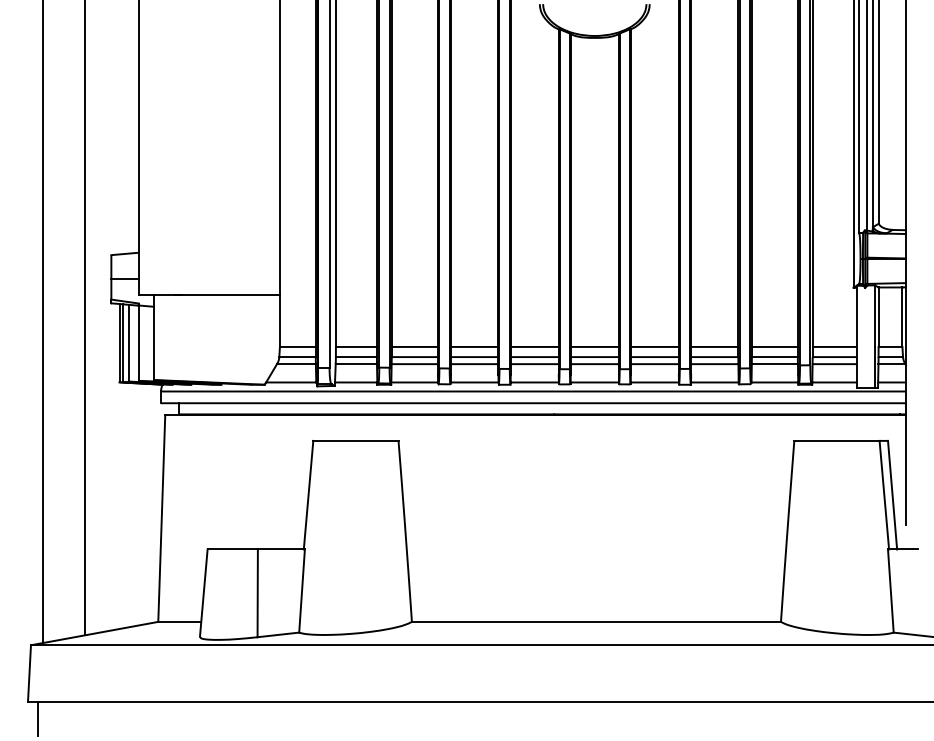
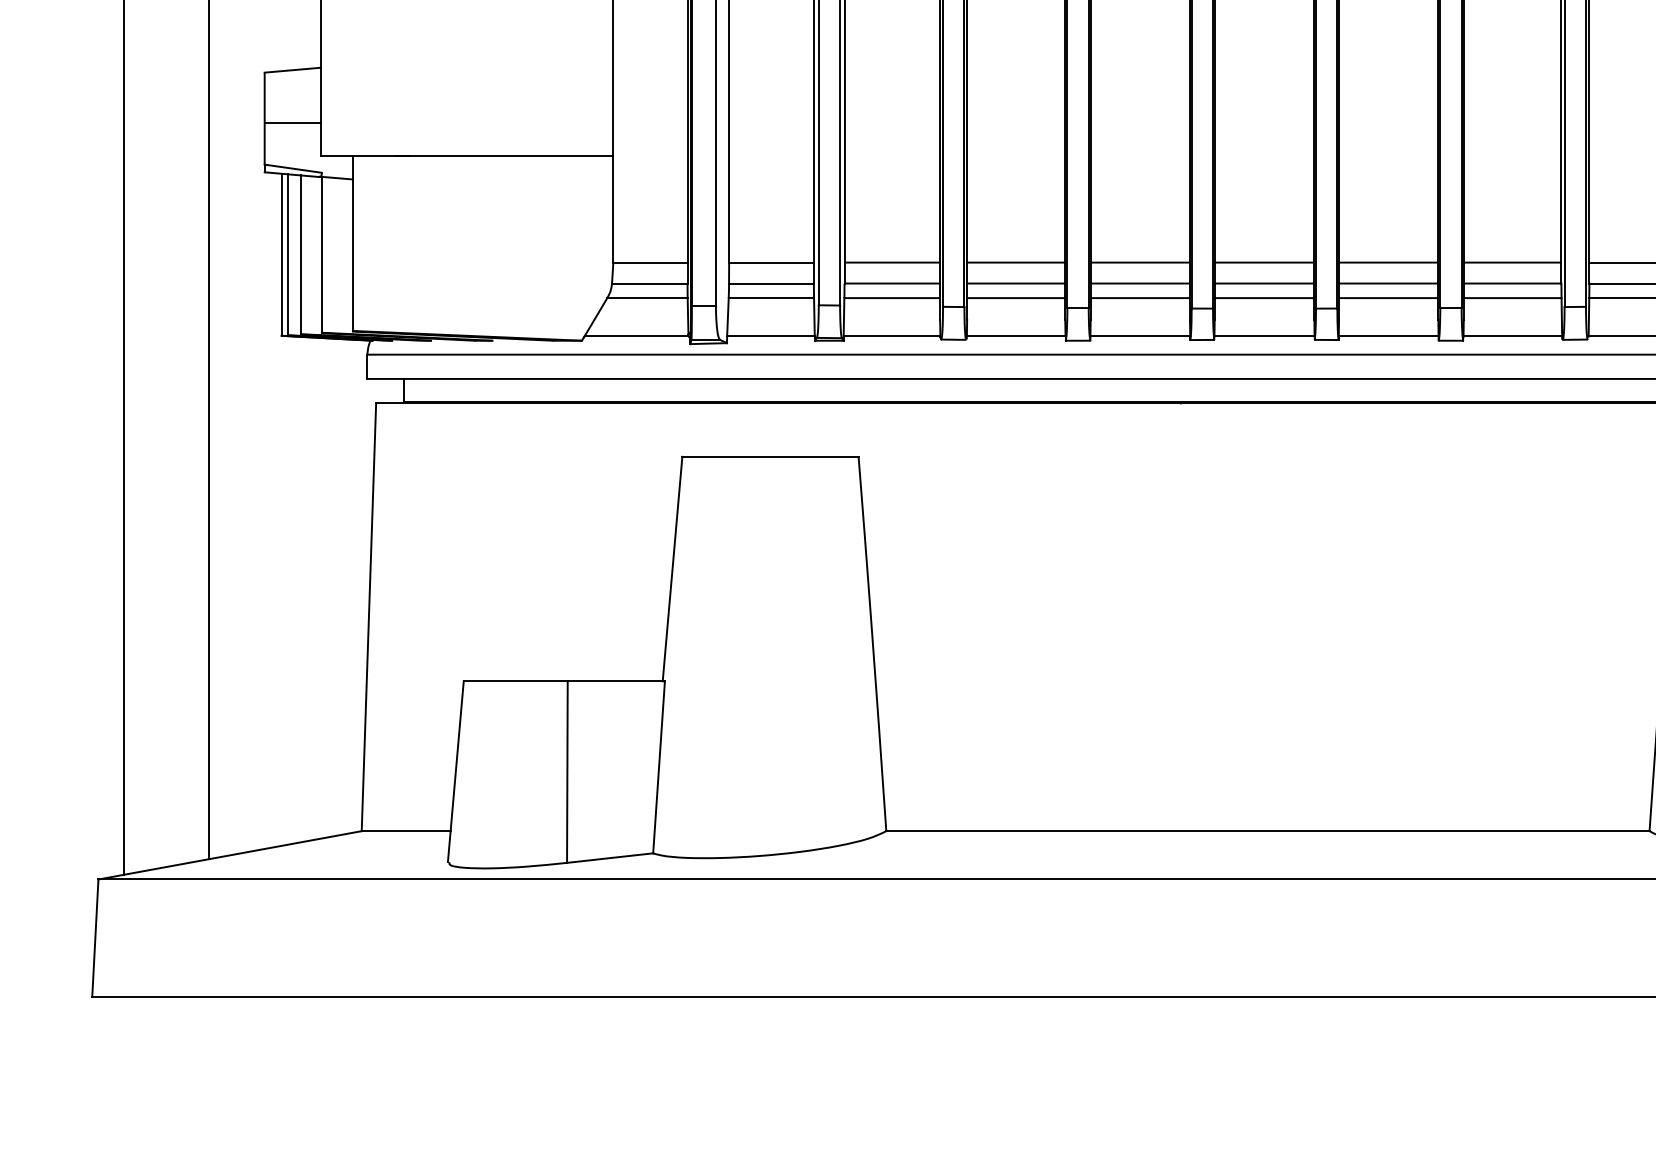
line: (38, 718) -> (113, 1030), removed

